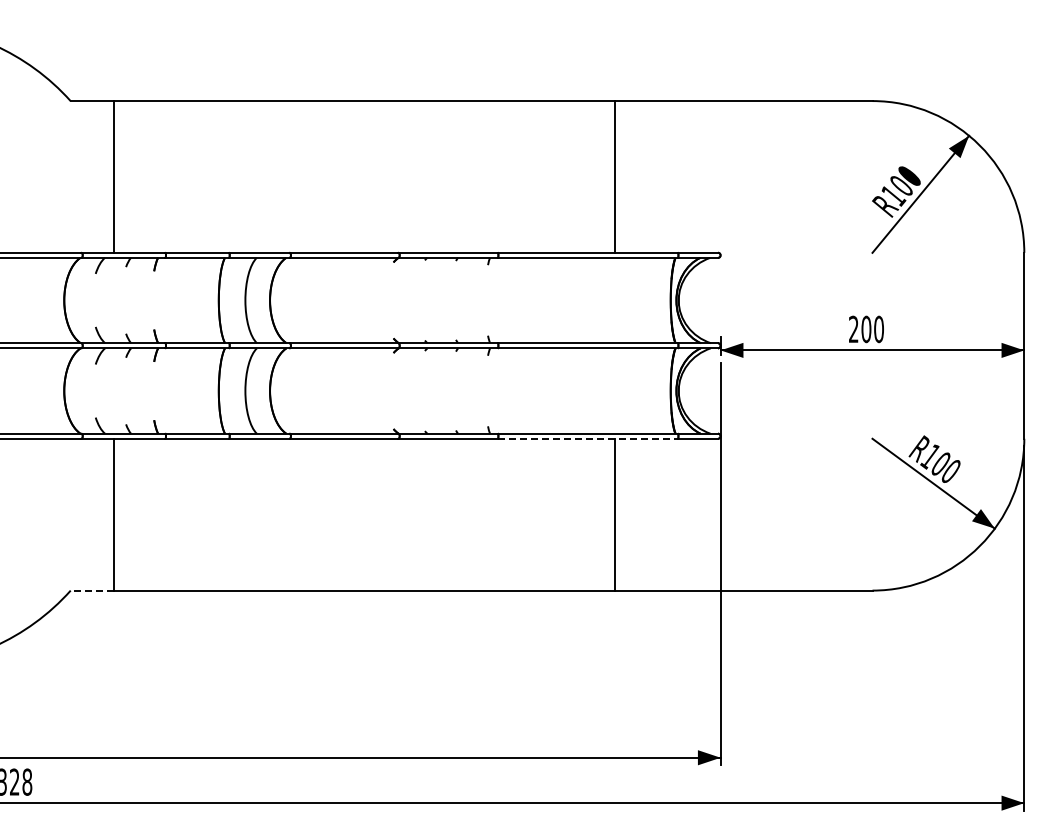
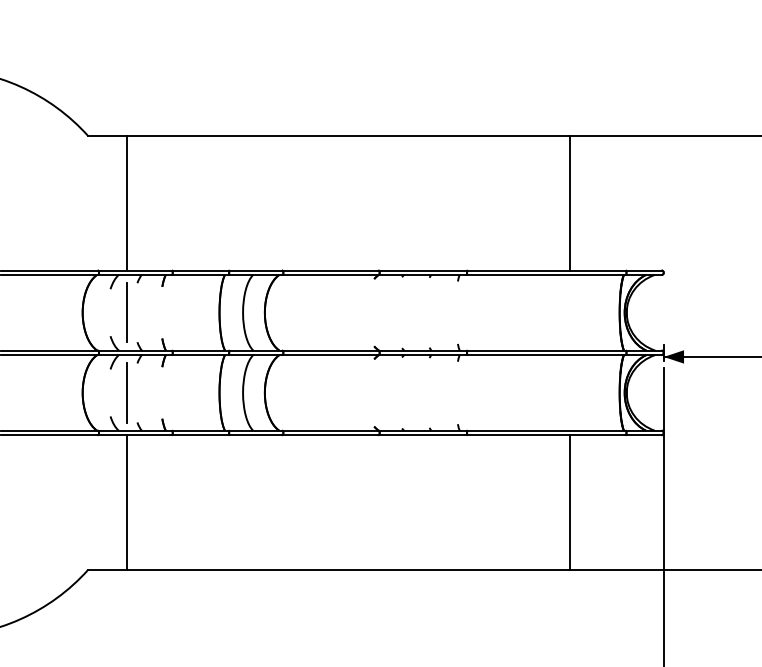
line: (114, 300) -> (127, 312), added
line: (114, 390) -> (127, 392), added
line: (588, 438) -> (546, 434), dashed -> solid
line: (92, 590) -> (107, 569), dashed -> solid

